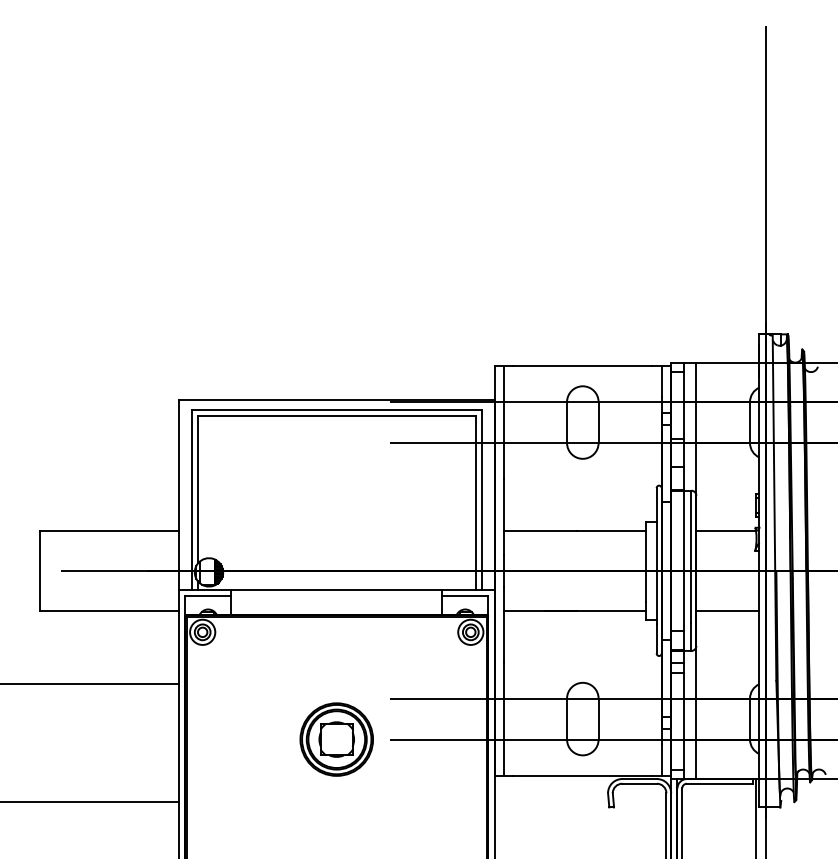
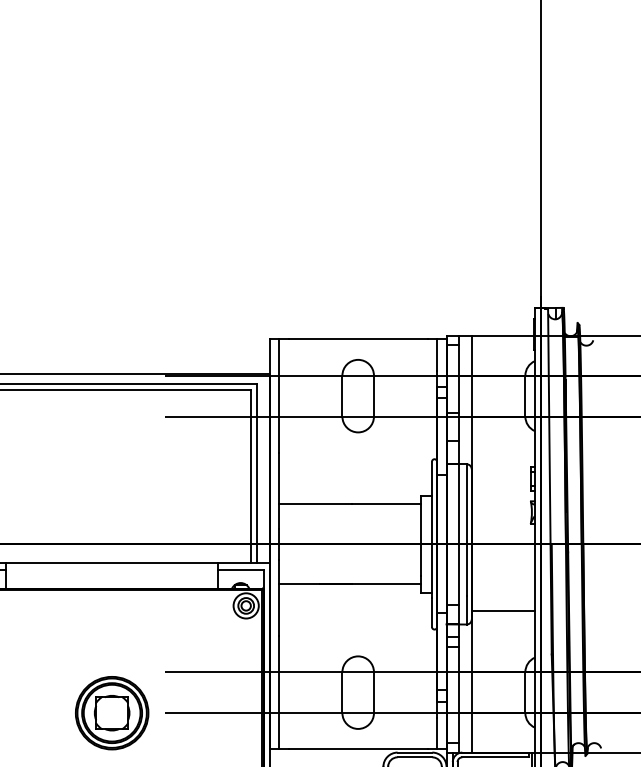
line: (725, 530) -> (500, 504), removed
line: (727, 610) -> (502, 611), moved

